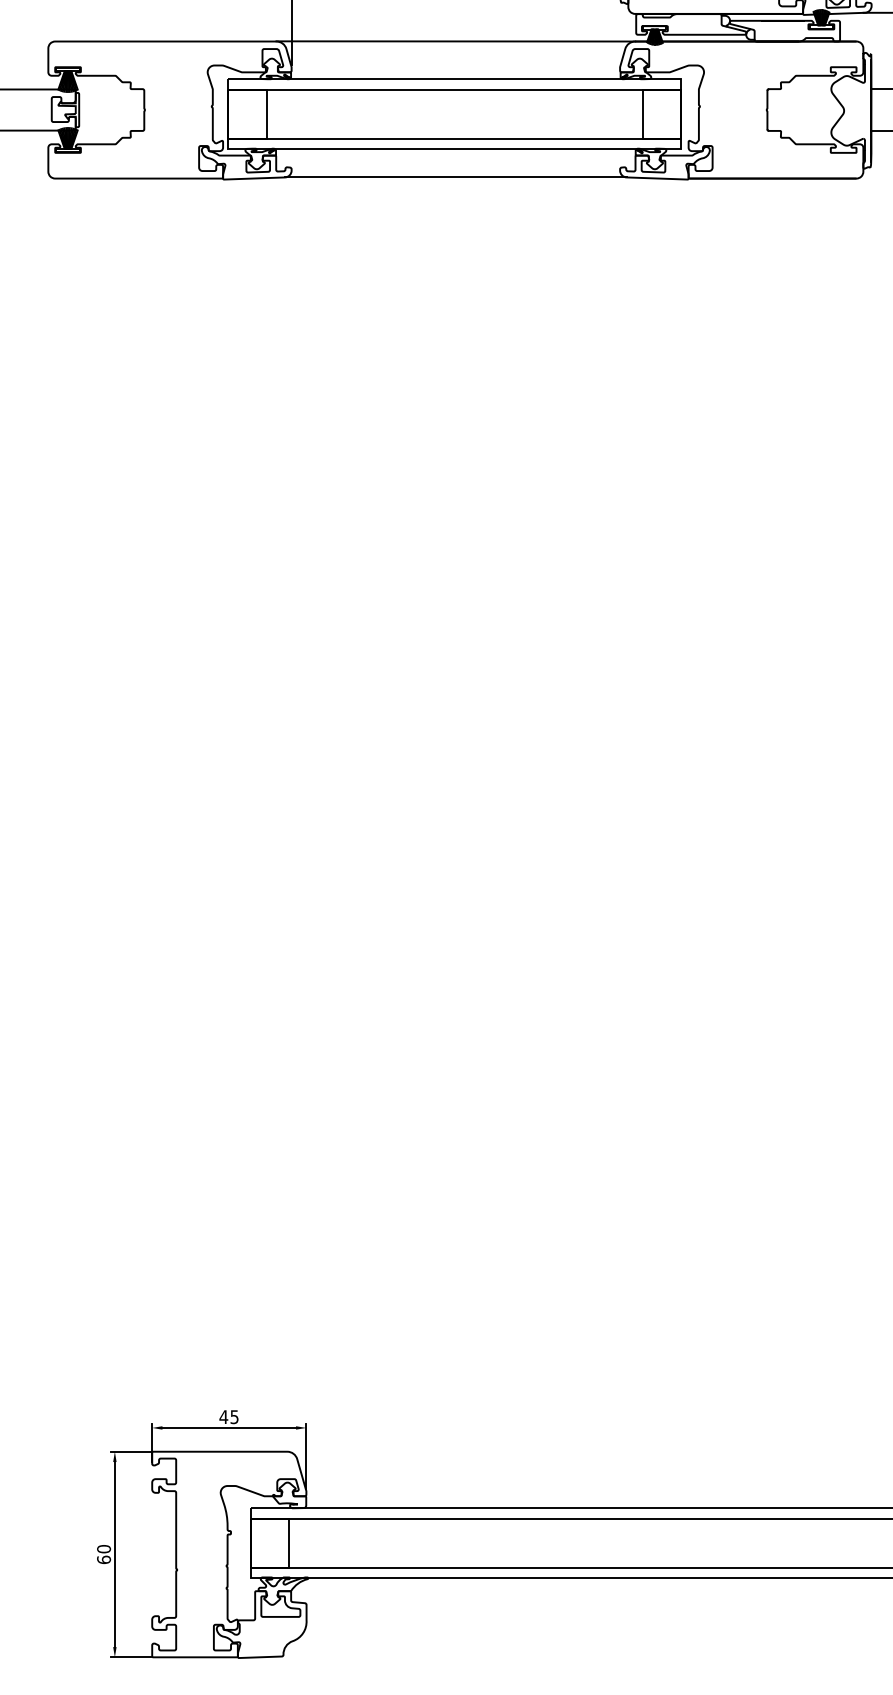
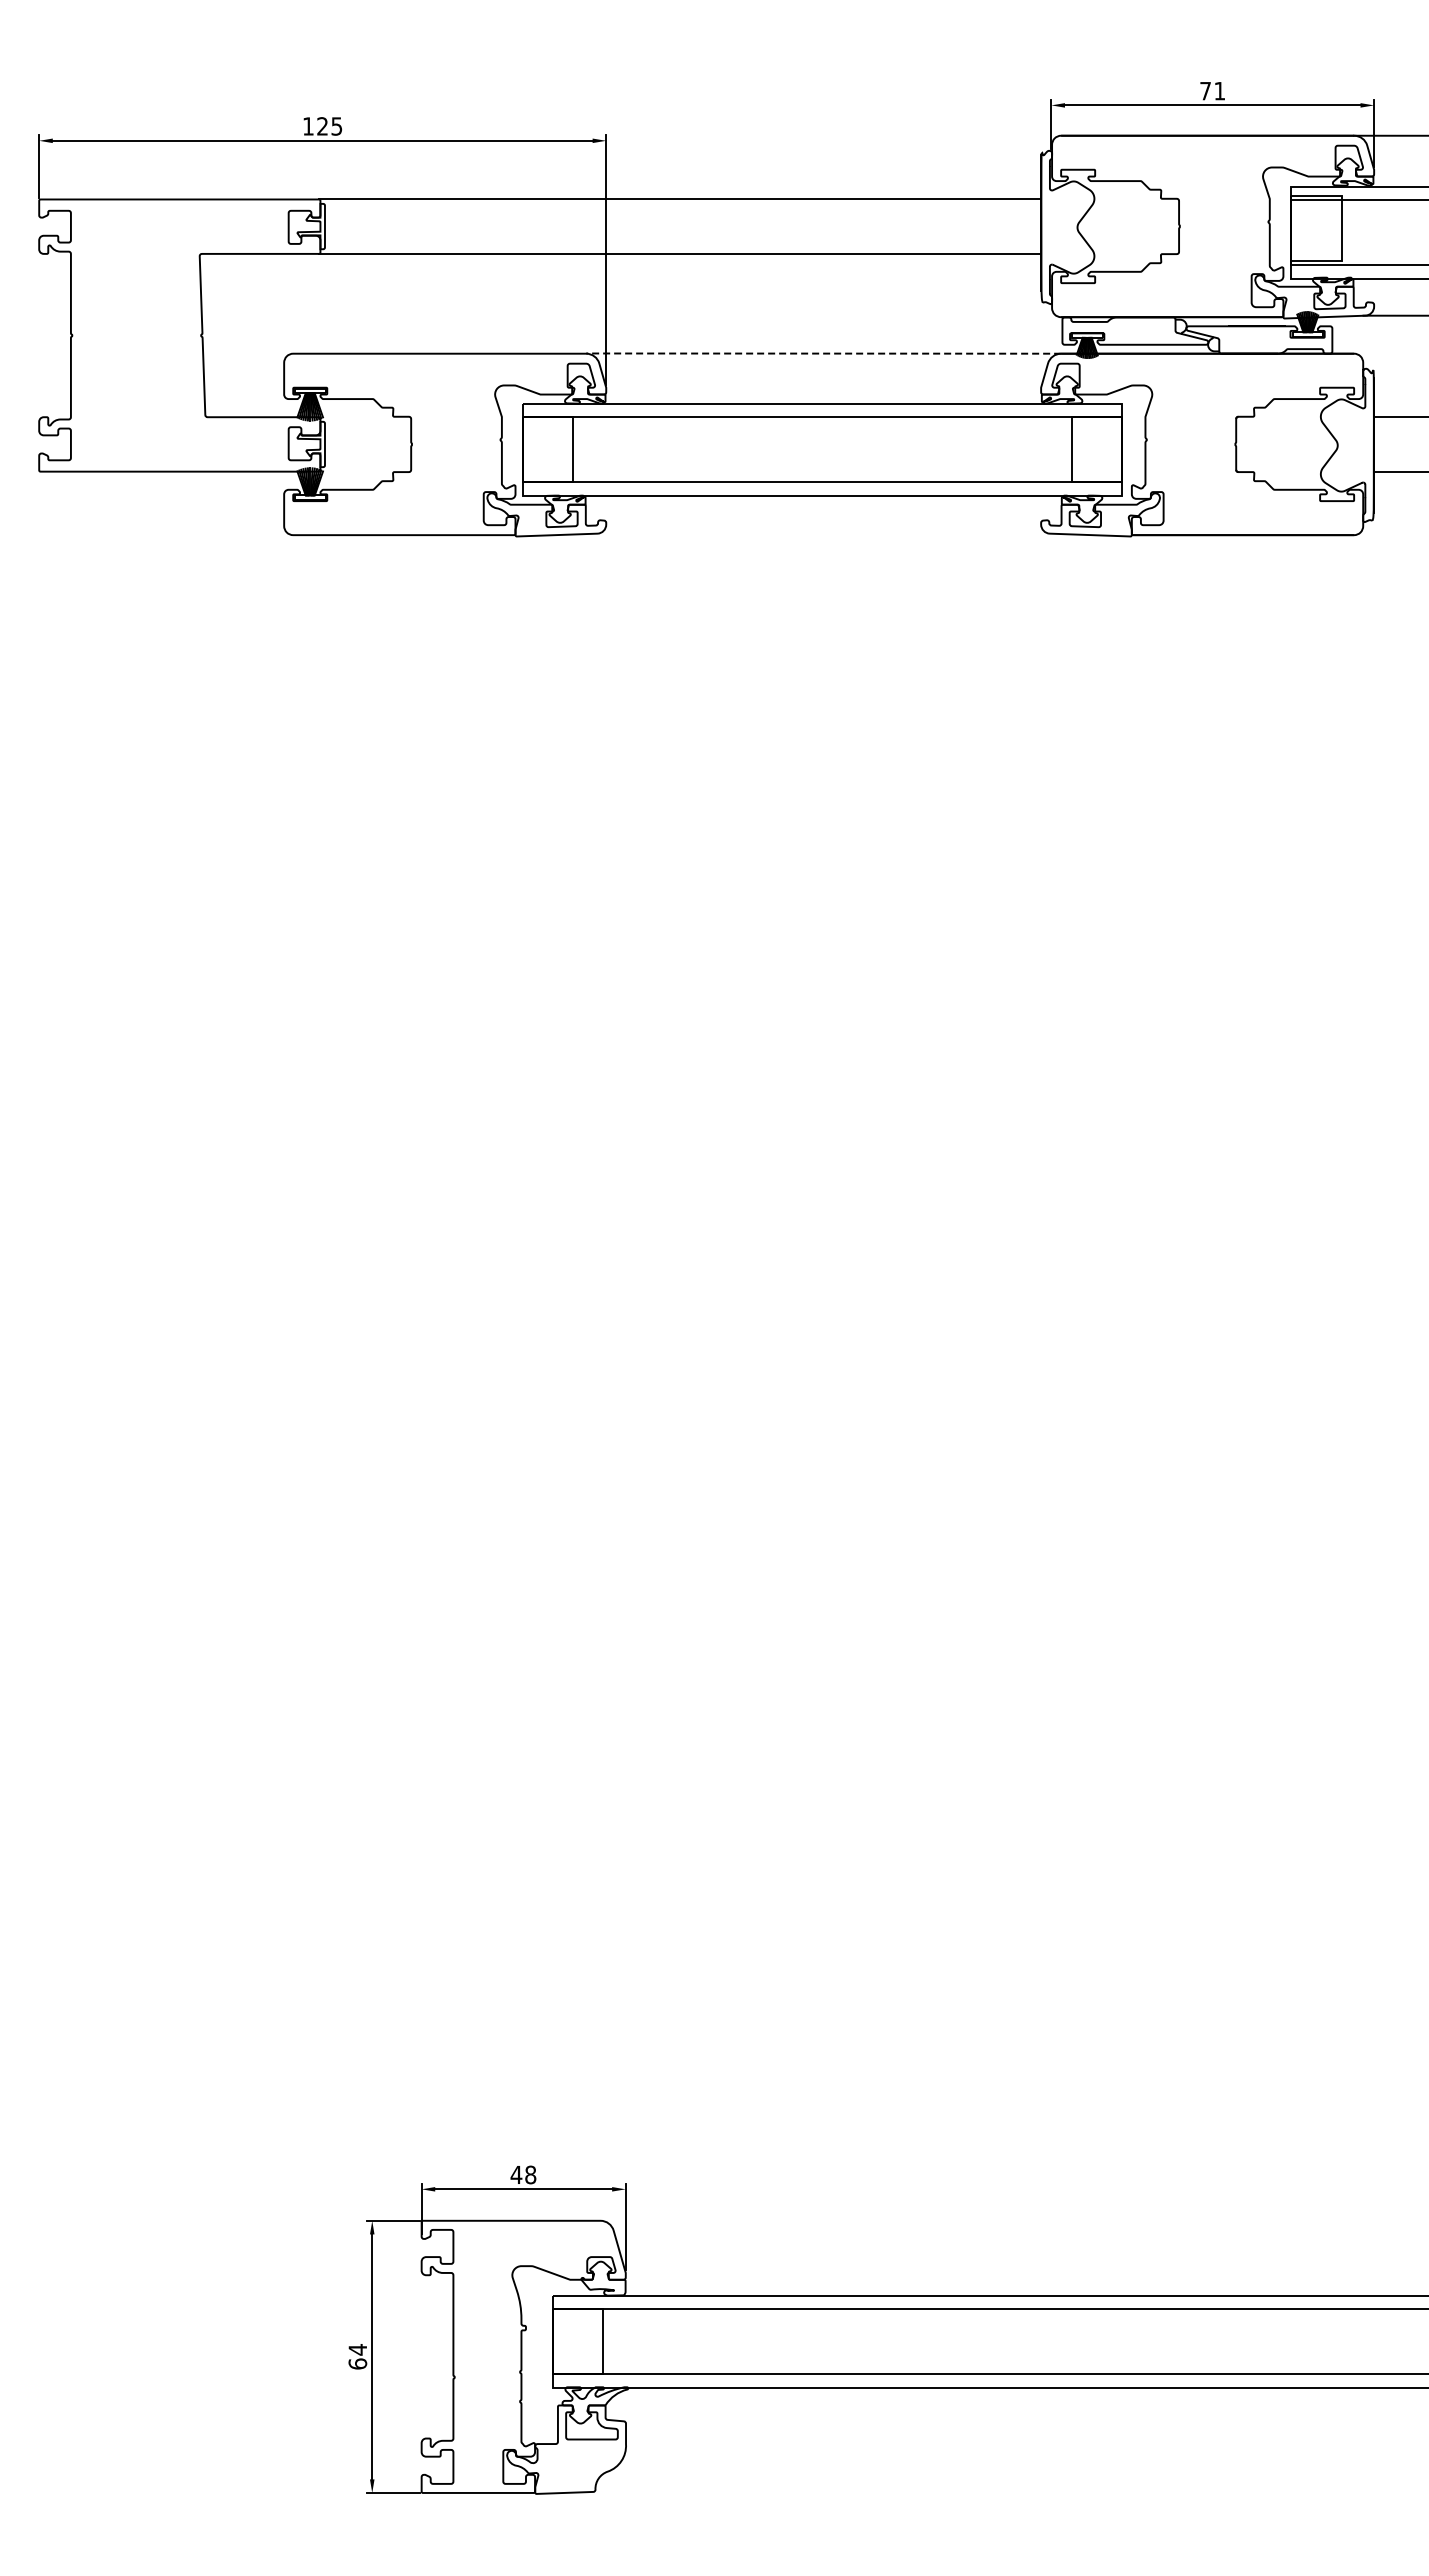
line: (455, 41) -> (823, 353), solid -> dashed
line: (455, 177) -> (823, 533), removed
text: (234, 1416) -> (530, 2174), 45 -> 48
text: (103, 1548) -> (357, 2349), 60 -> 64

